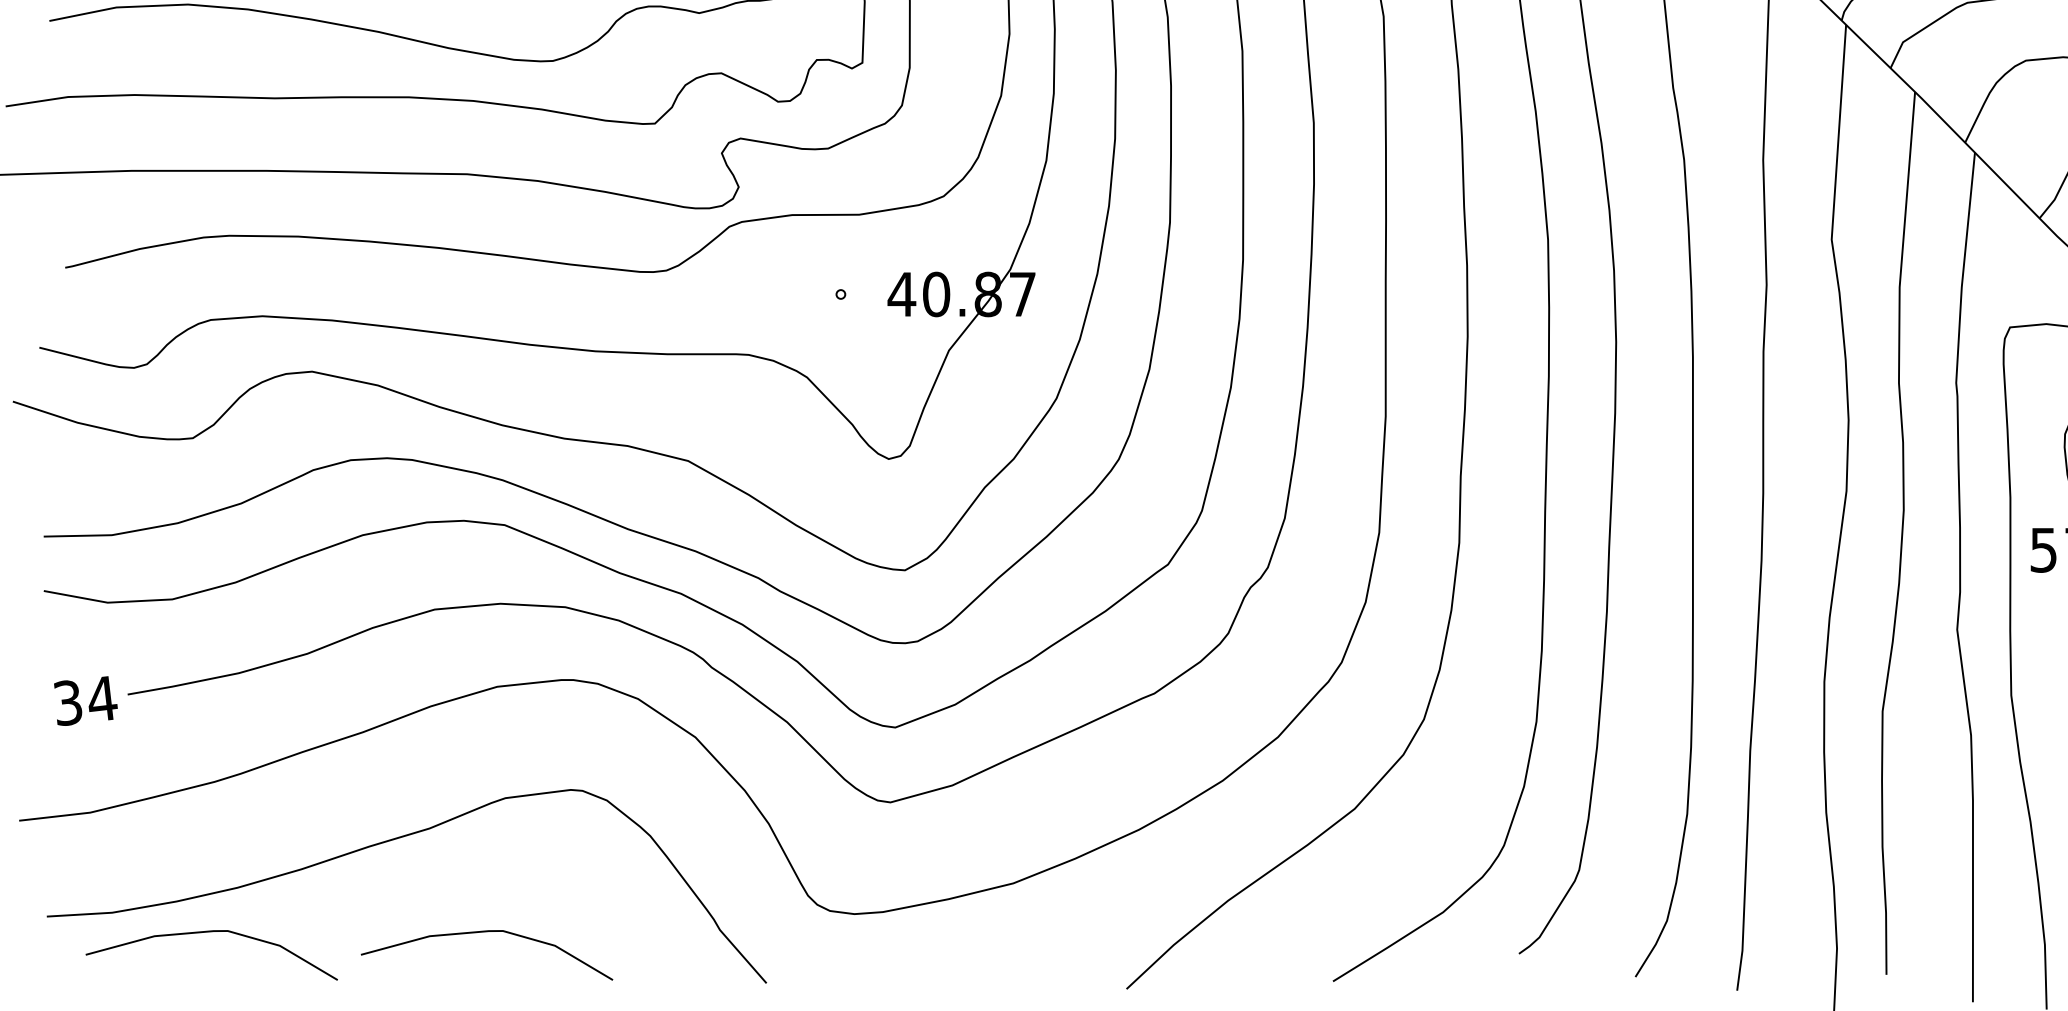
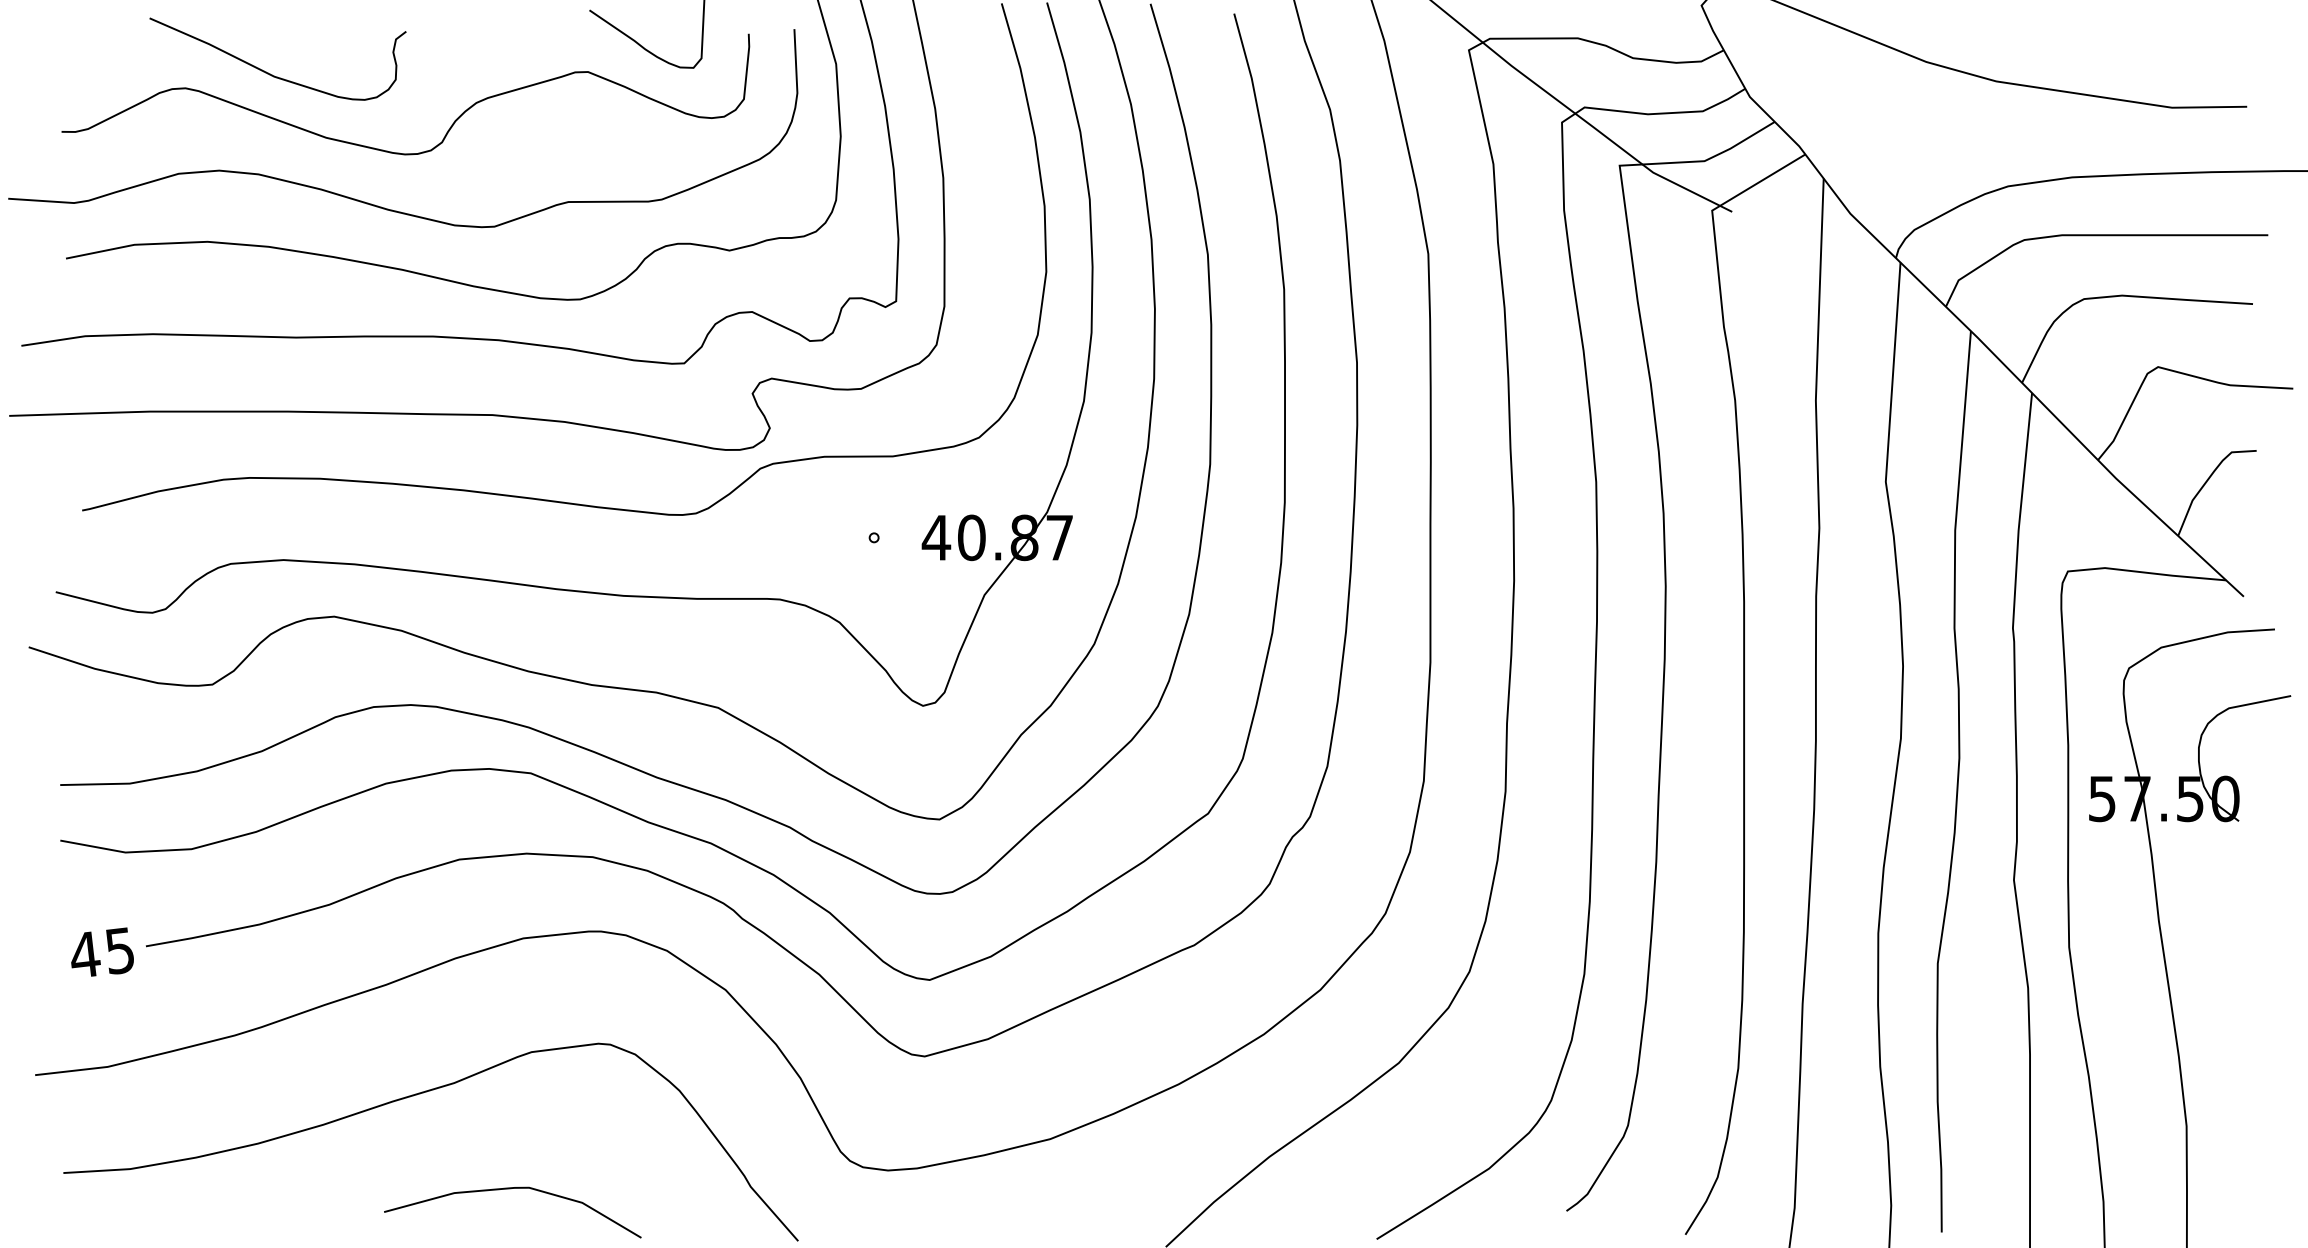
text: (85, 700) -> (102, 952), 34 -> 45
curve: (209, 932) -> (229, 1189), removed

